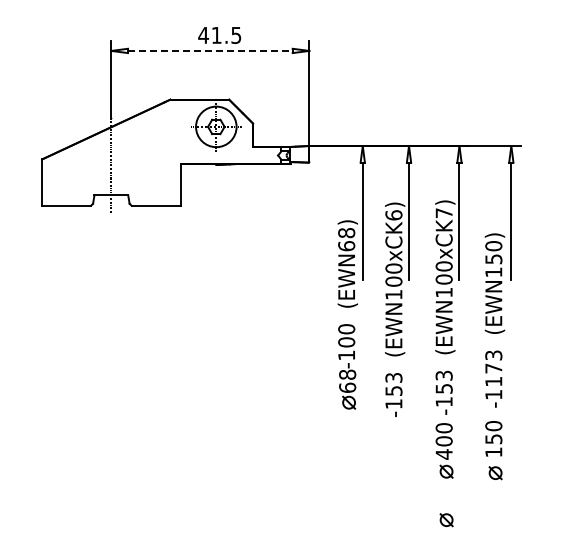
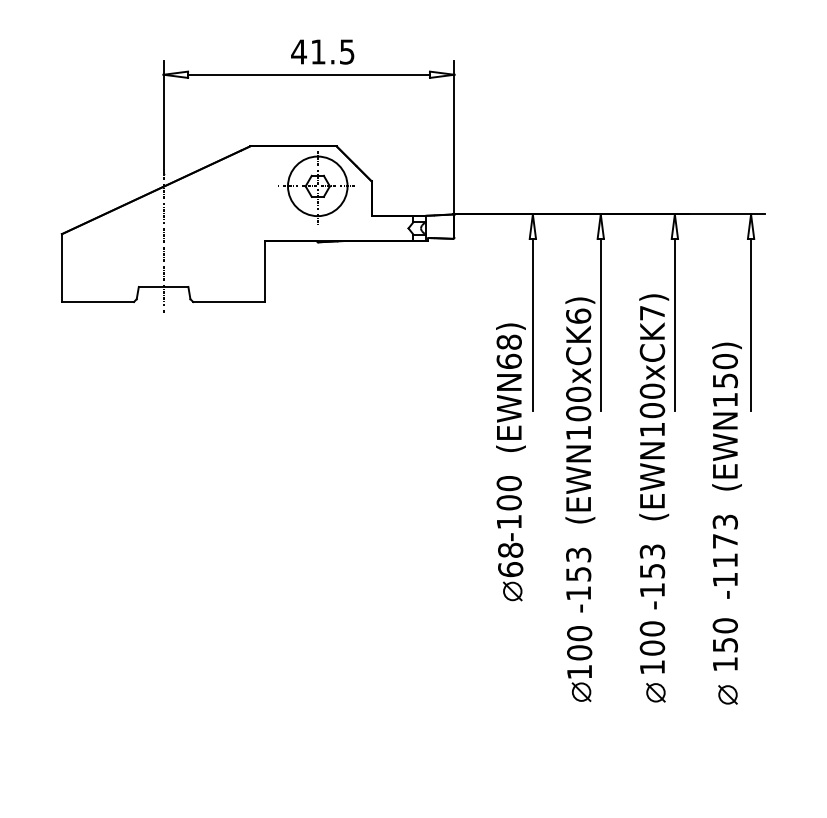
line: (210, 50) -> (309, 74), dashed -> solid
part: (394, 452) -> (579, 664), added
text: (443, 454) -> (651, 667), 400 -> 100
part: (446, 520) -> (655, 764), removed

